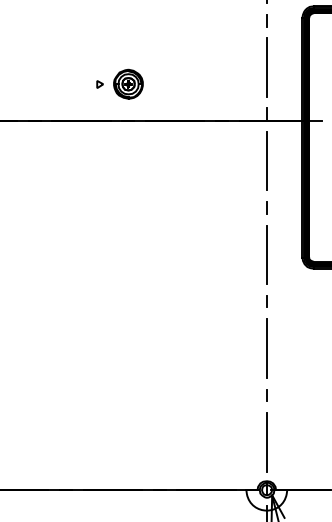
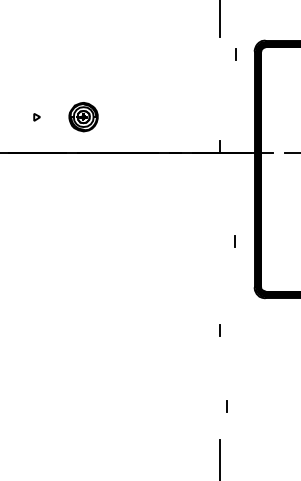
line: (266, 20) -> (234, 54), moved
line: (267, 67) -> (220, 100), removed
part: (99, 84) -> (36, 117), moved
line: (267, 160) -> (220, 192), removed
line: (266, 207) -> (233, 241), moved
line: (266, 254) -> (219, 284), removed
line: (267, 348) -> (220, 376), removed
line: (266, 395) -> (226, 406), moved

